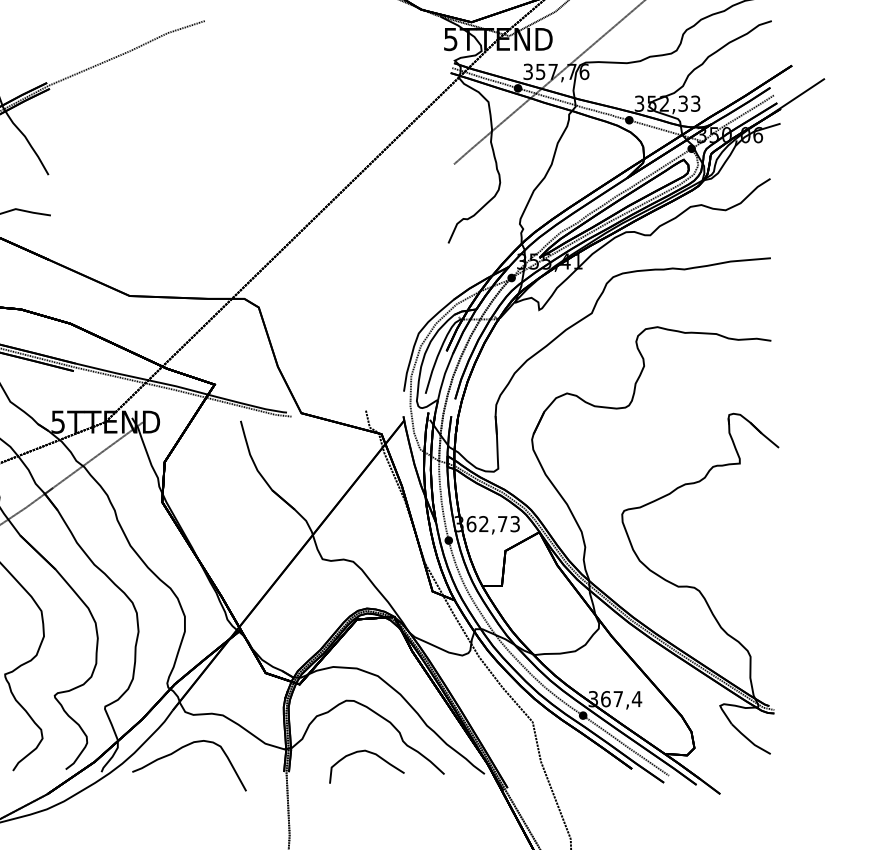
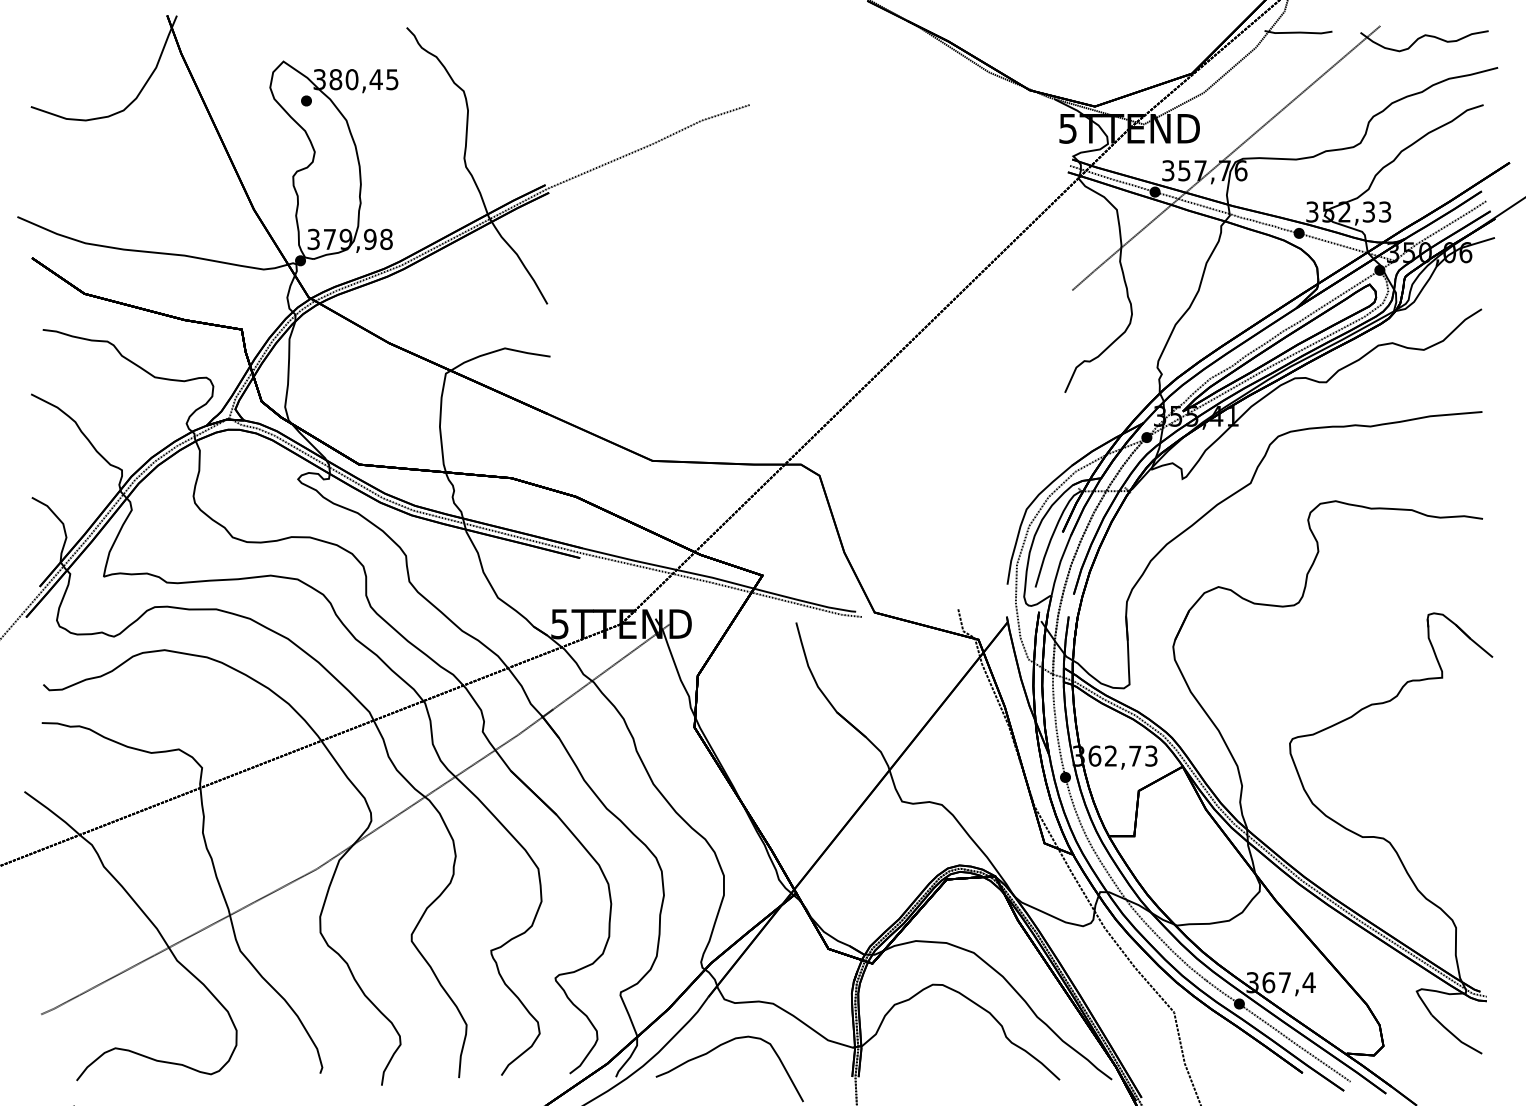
curve: (371, 753) -> (965, 1053), removed

